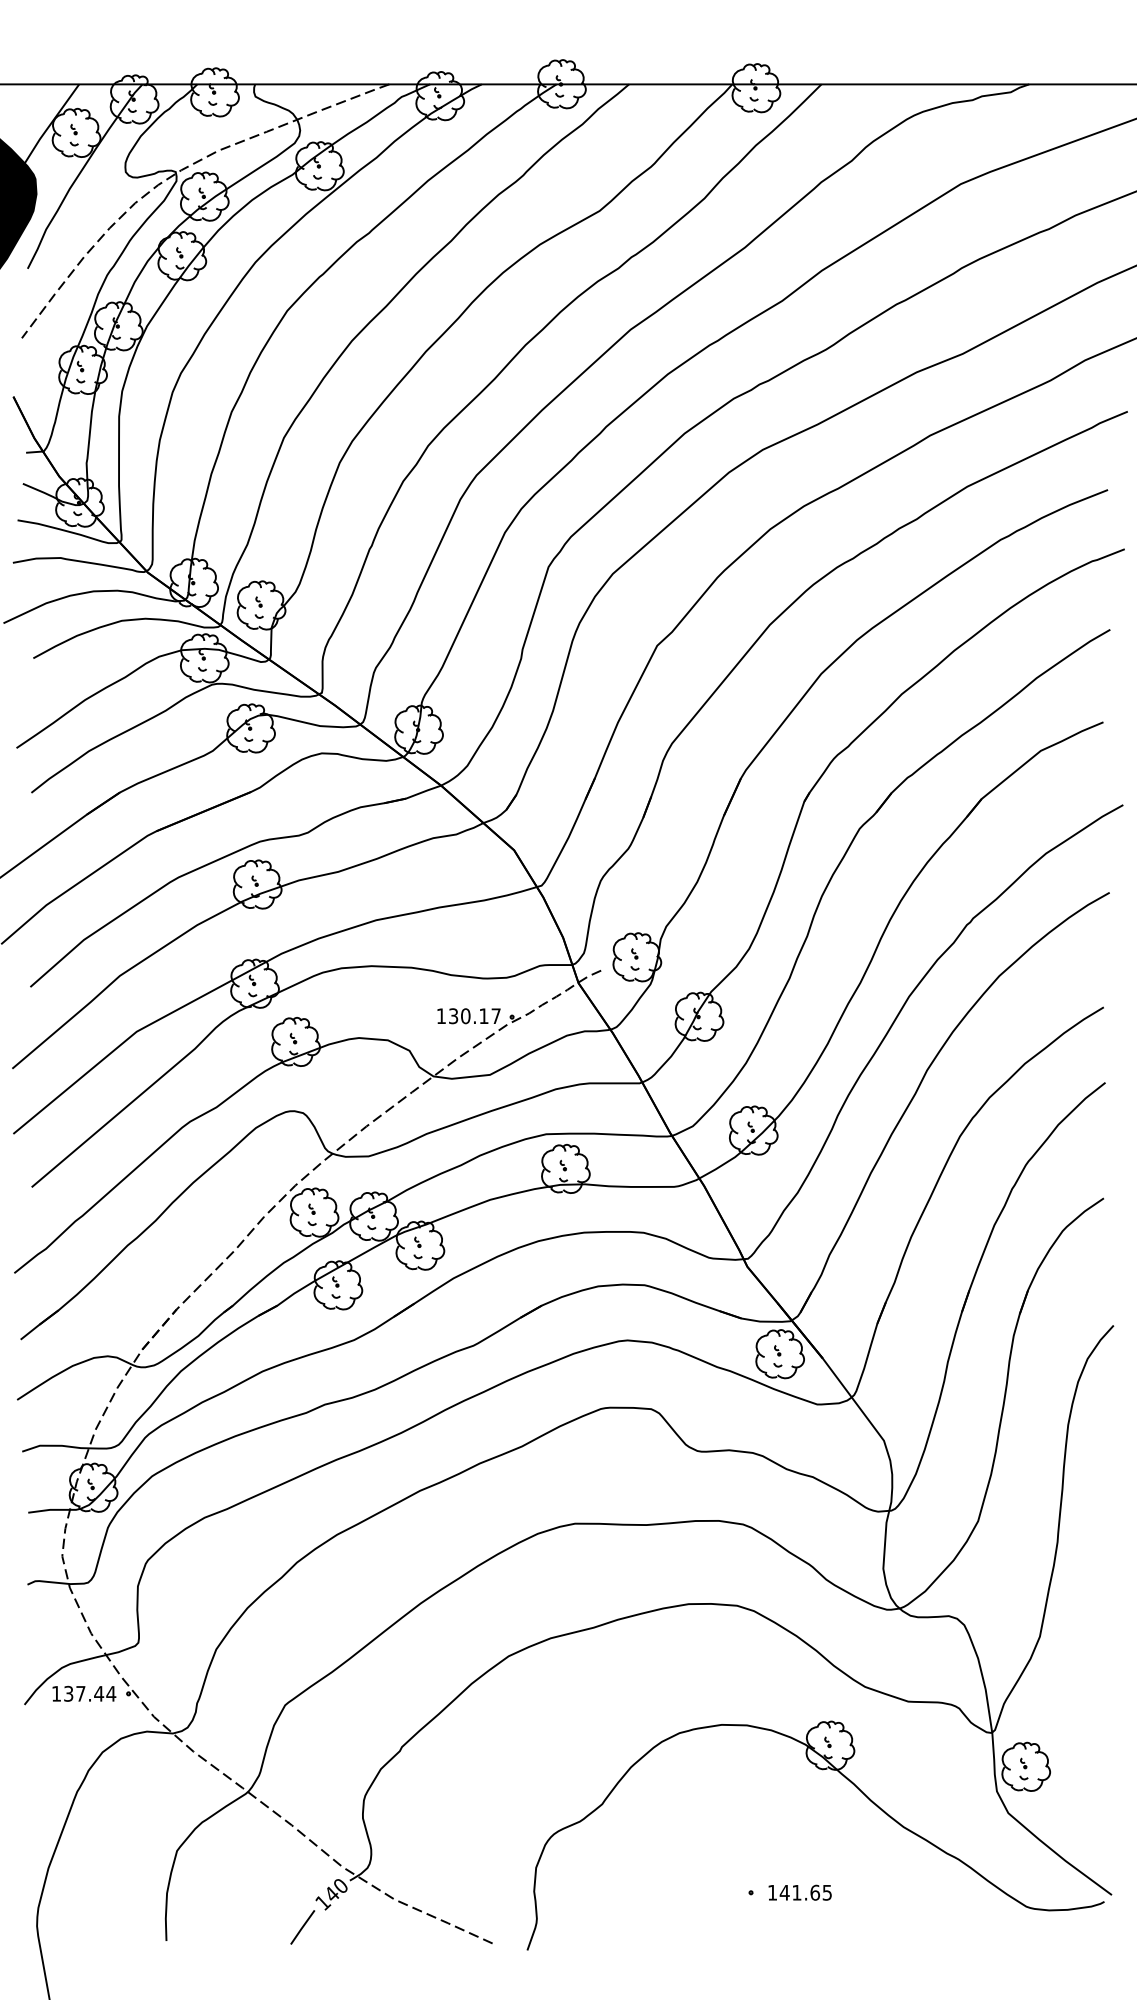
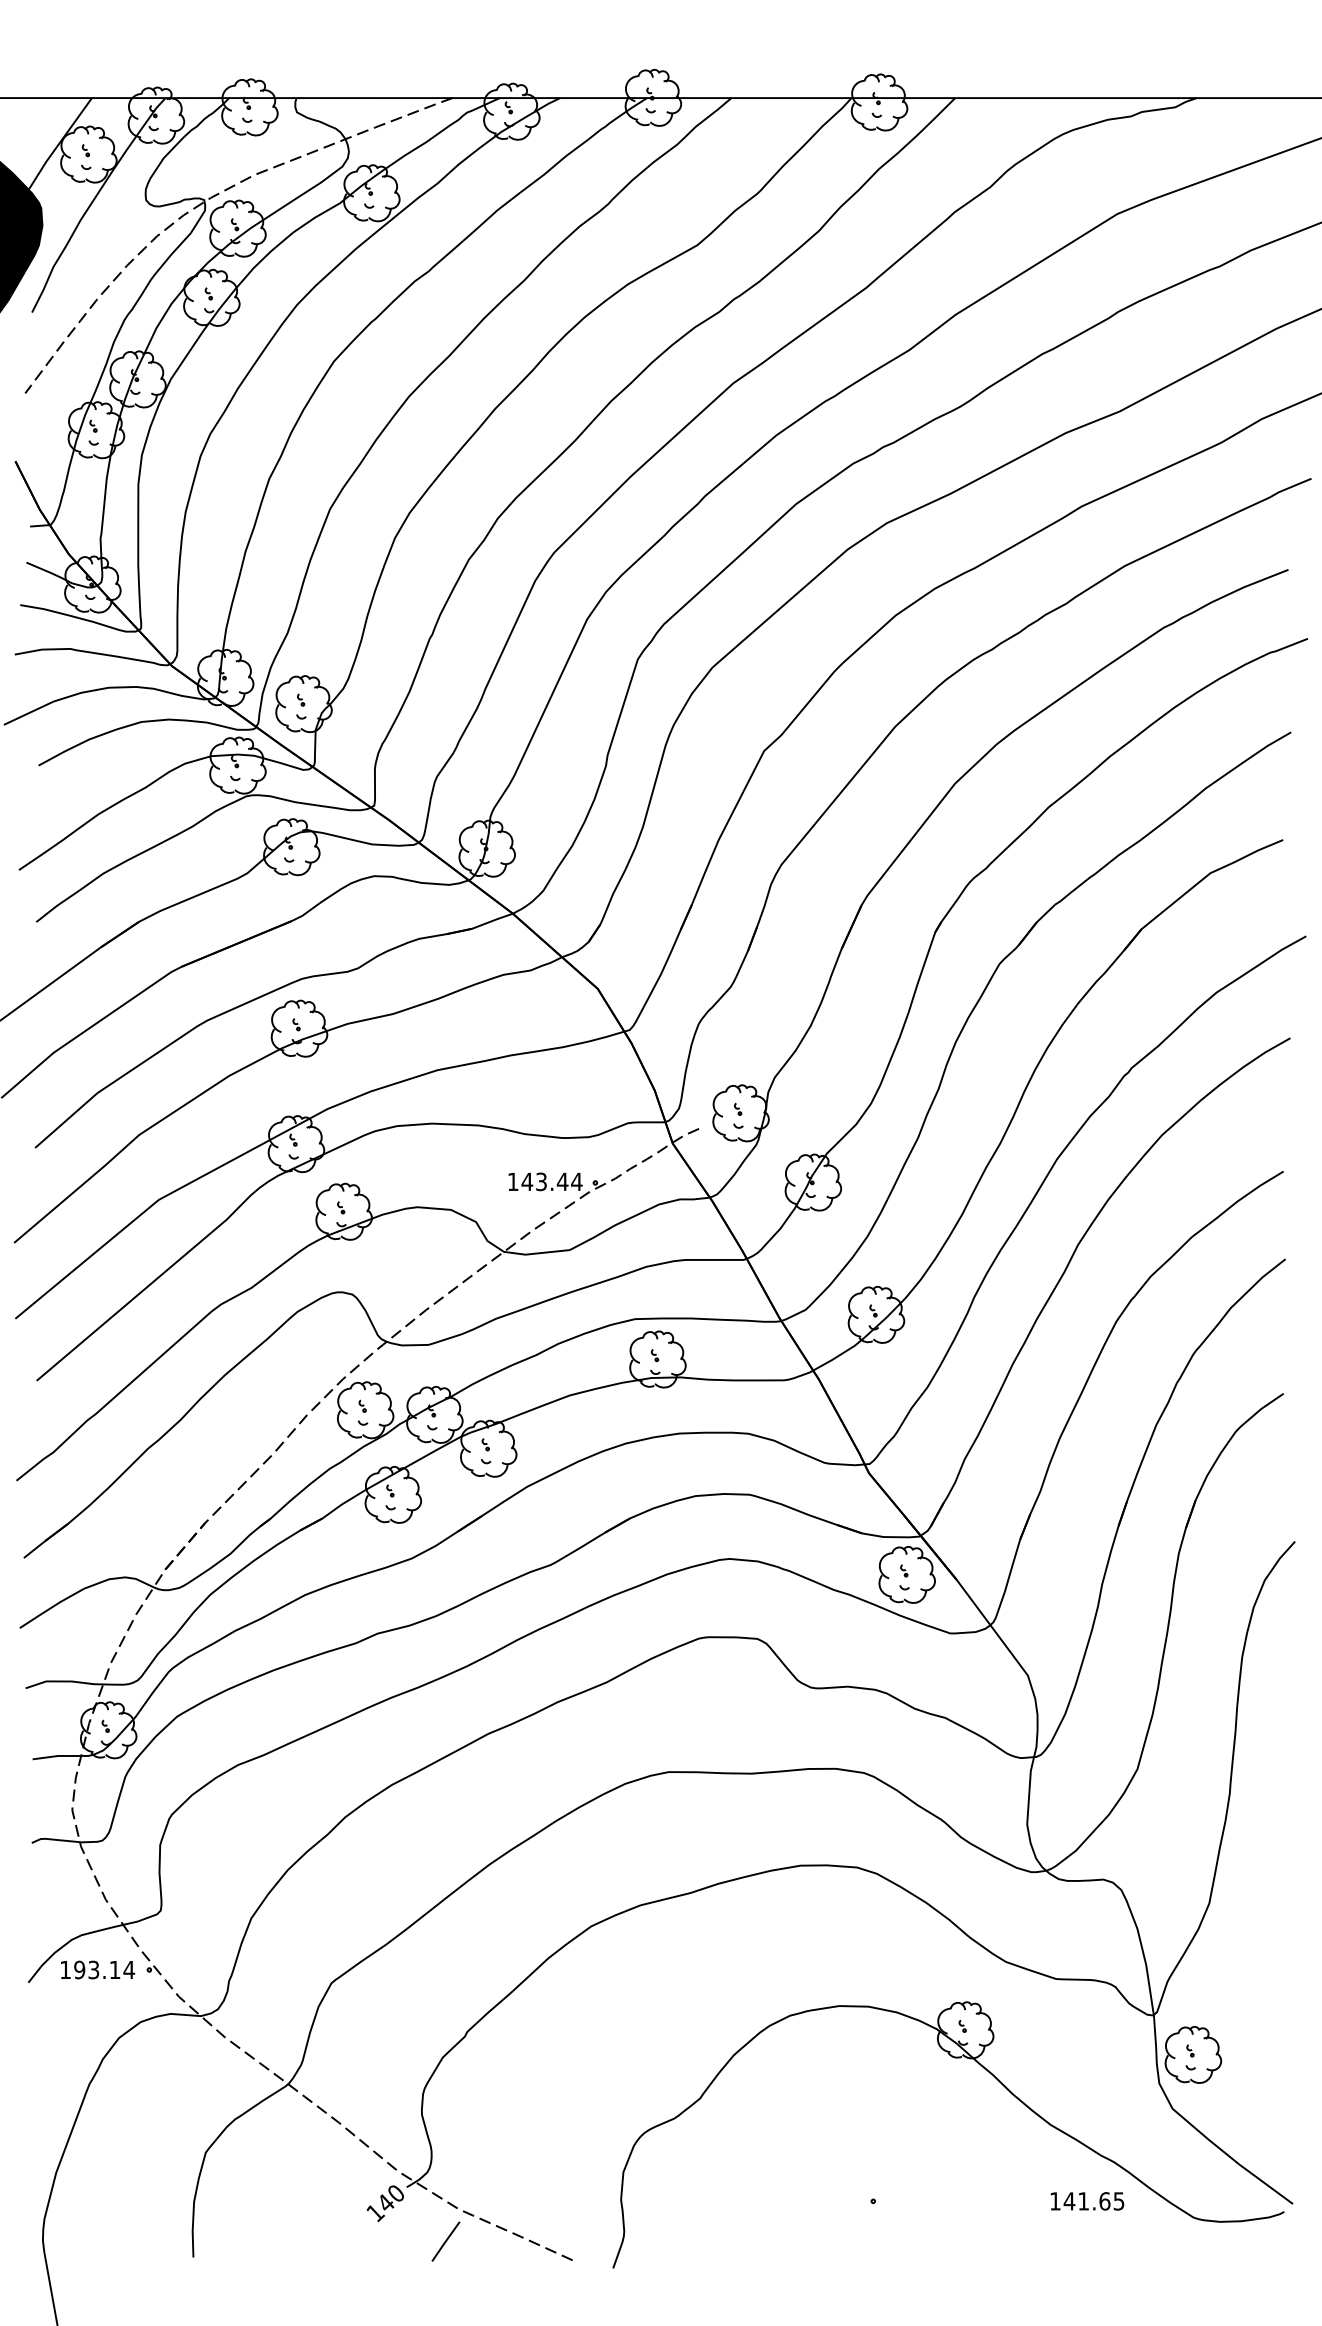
text: (474, 1015) -> (551, 1181), 130.17 -> 143.44
text: (84, 1693) -> (97, 1969), 137.44 -> 193.14
text: (800, 1892) -> (1087, 2201), moved
line: (302, 1927) -> (445, 2241), moved

